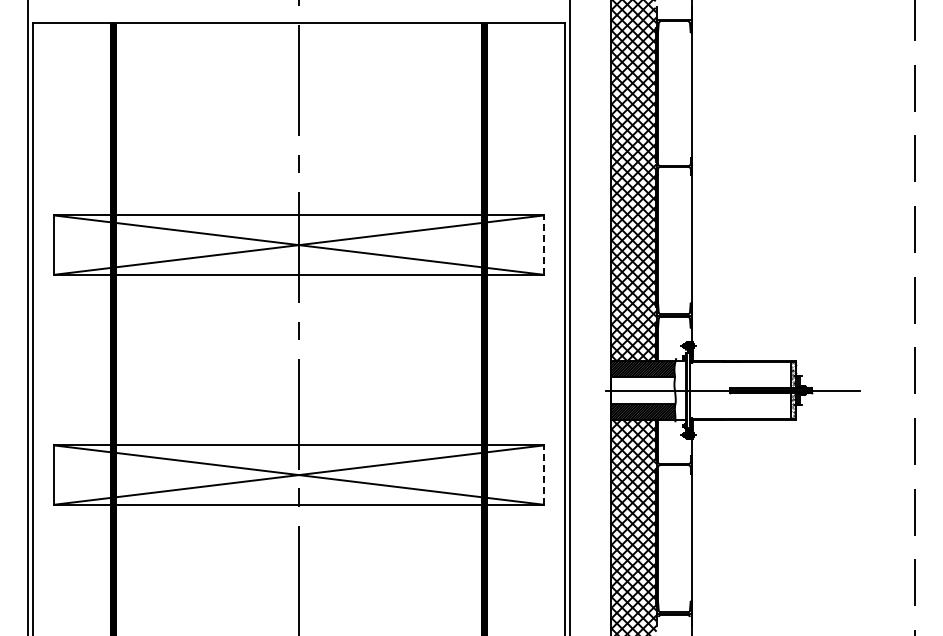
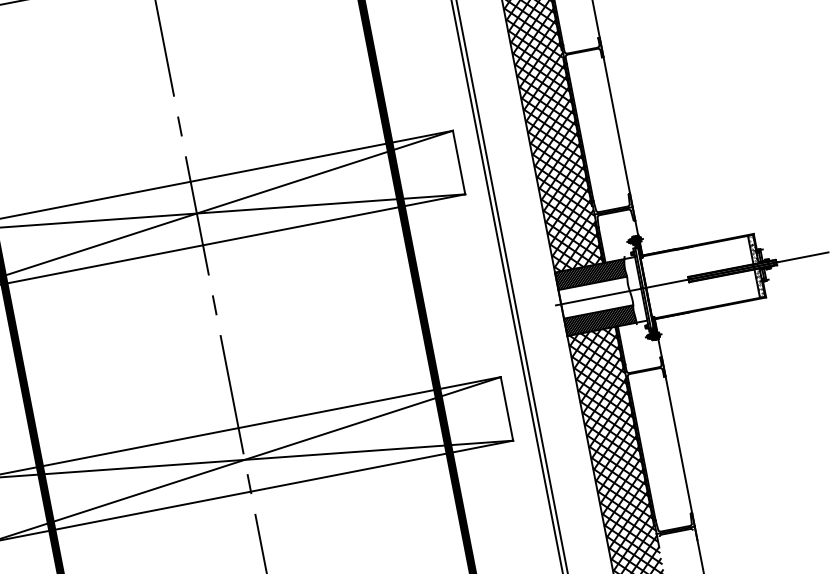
line: (543, 245) -> (458, 163), dashed -> solid
line: (543, 475) -> (506, 409), dashed -> solid

